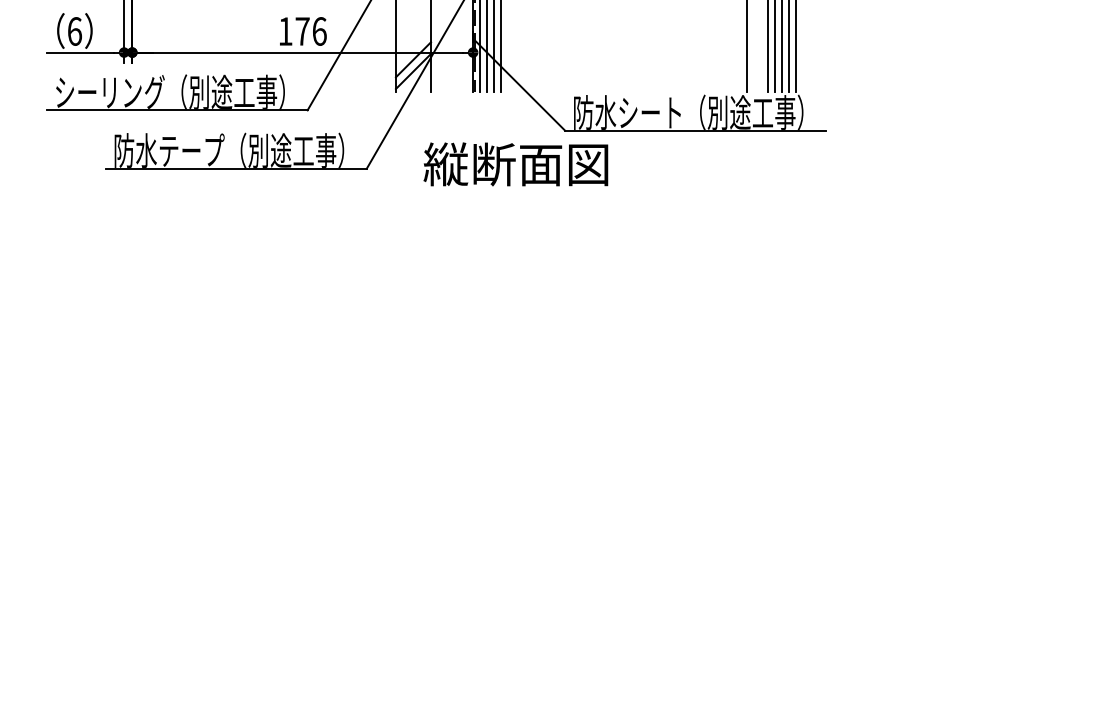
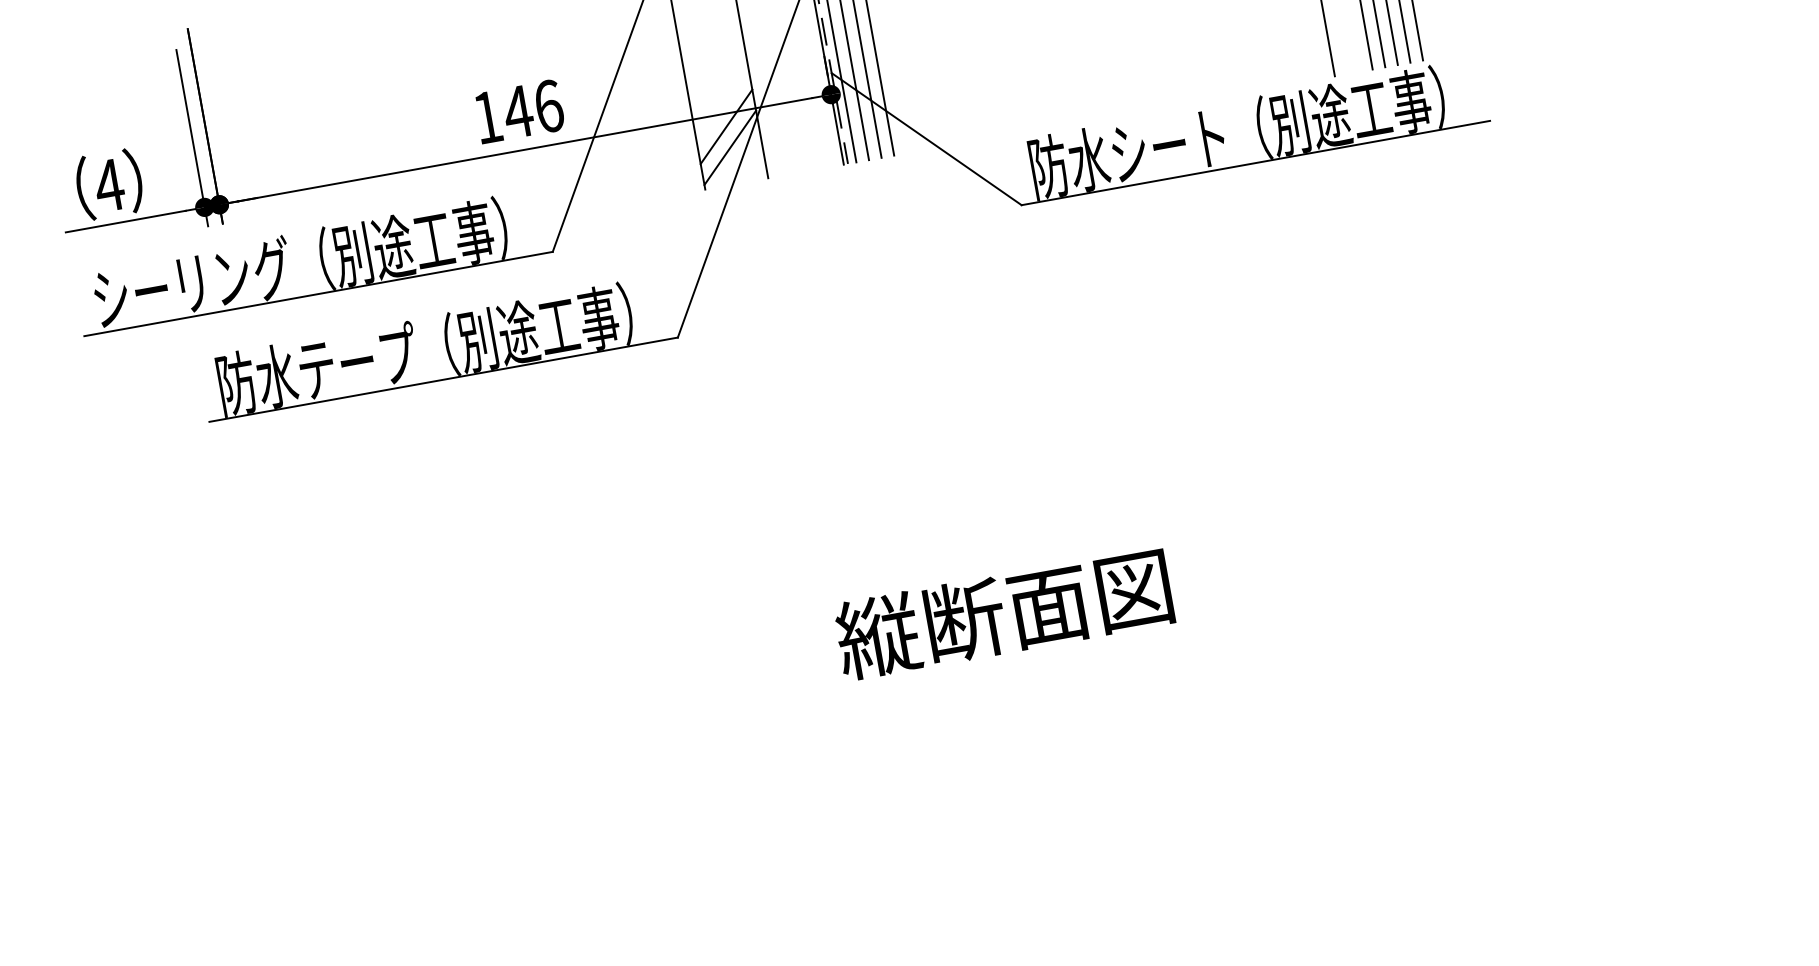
text: (74, 31) -> (108, 185), 6 -> 4
text: (302, 31) -> (518, 111), 176 -> 146
text: (515, 164) -> (1003, 614), moved

